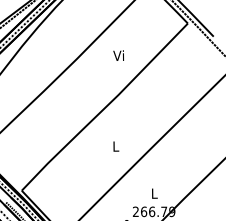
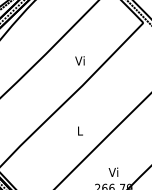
text: (118, 55) -> (79, 60), moved
text: (153, 193) -> (113, 172), L -> Vi

